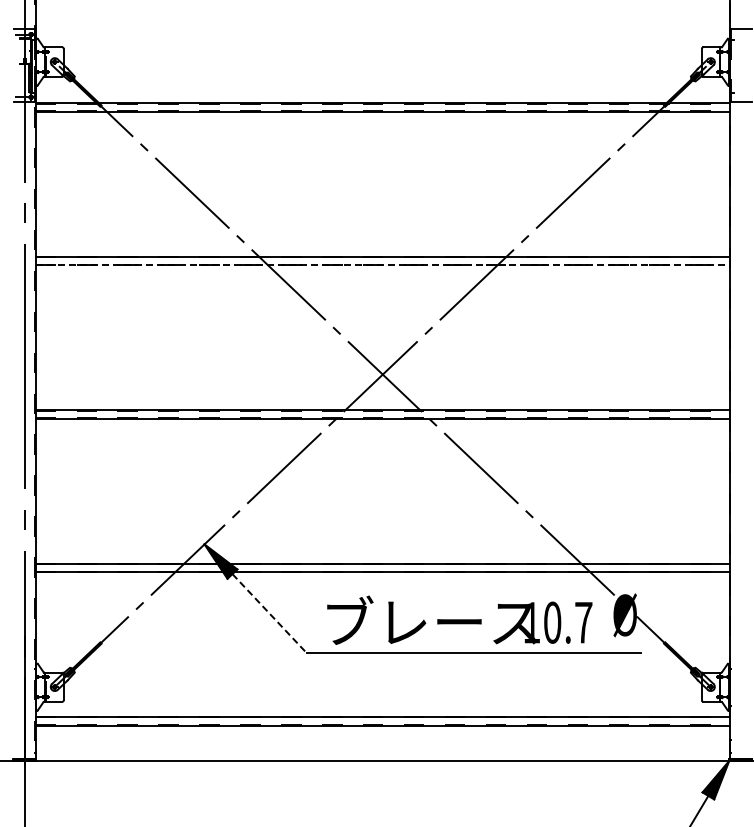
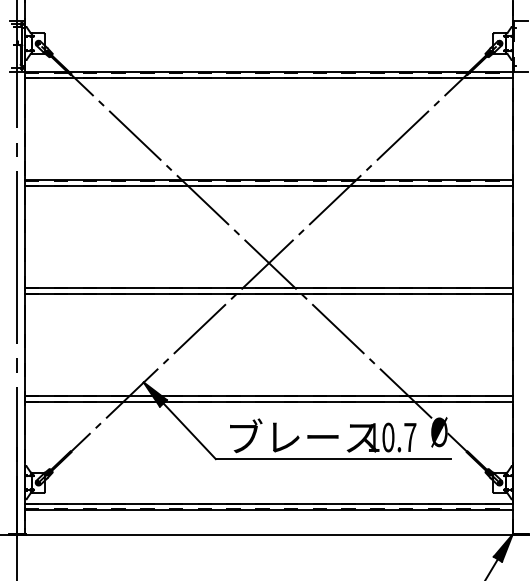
line: (383, 265) -> (269, 186), dashed -> solid
line: (270, 614) -> (190, 431), dashed -> solid

